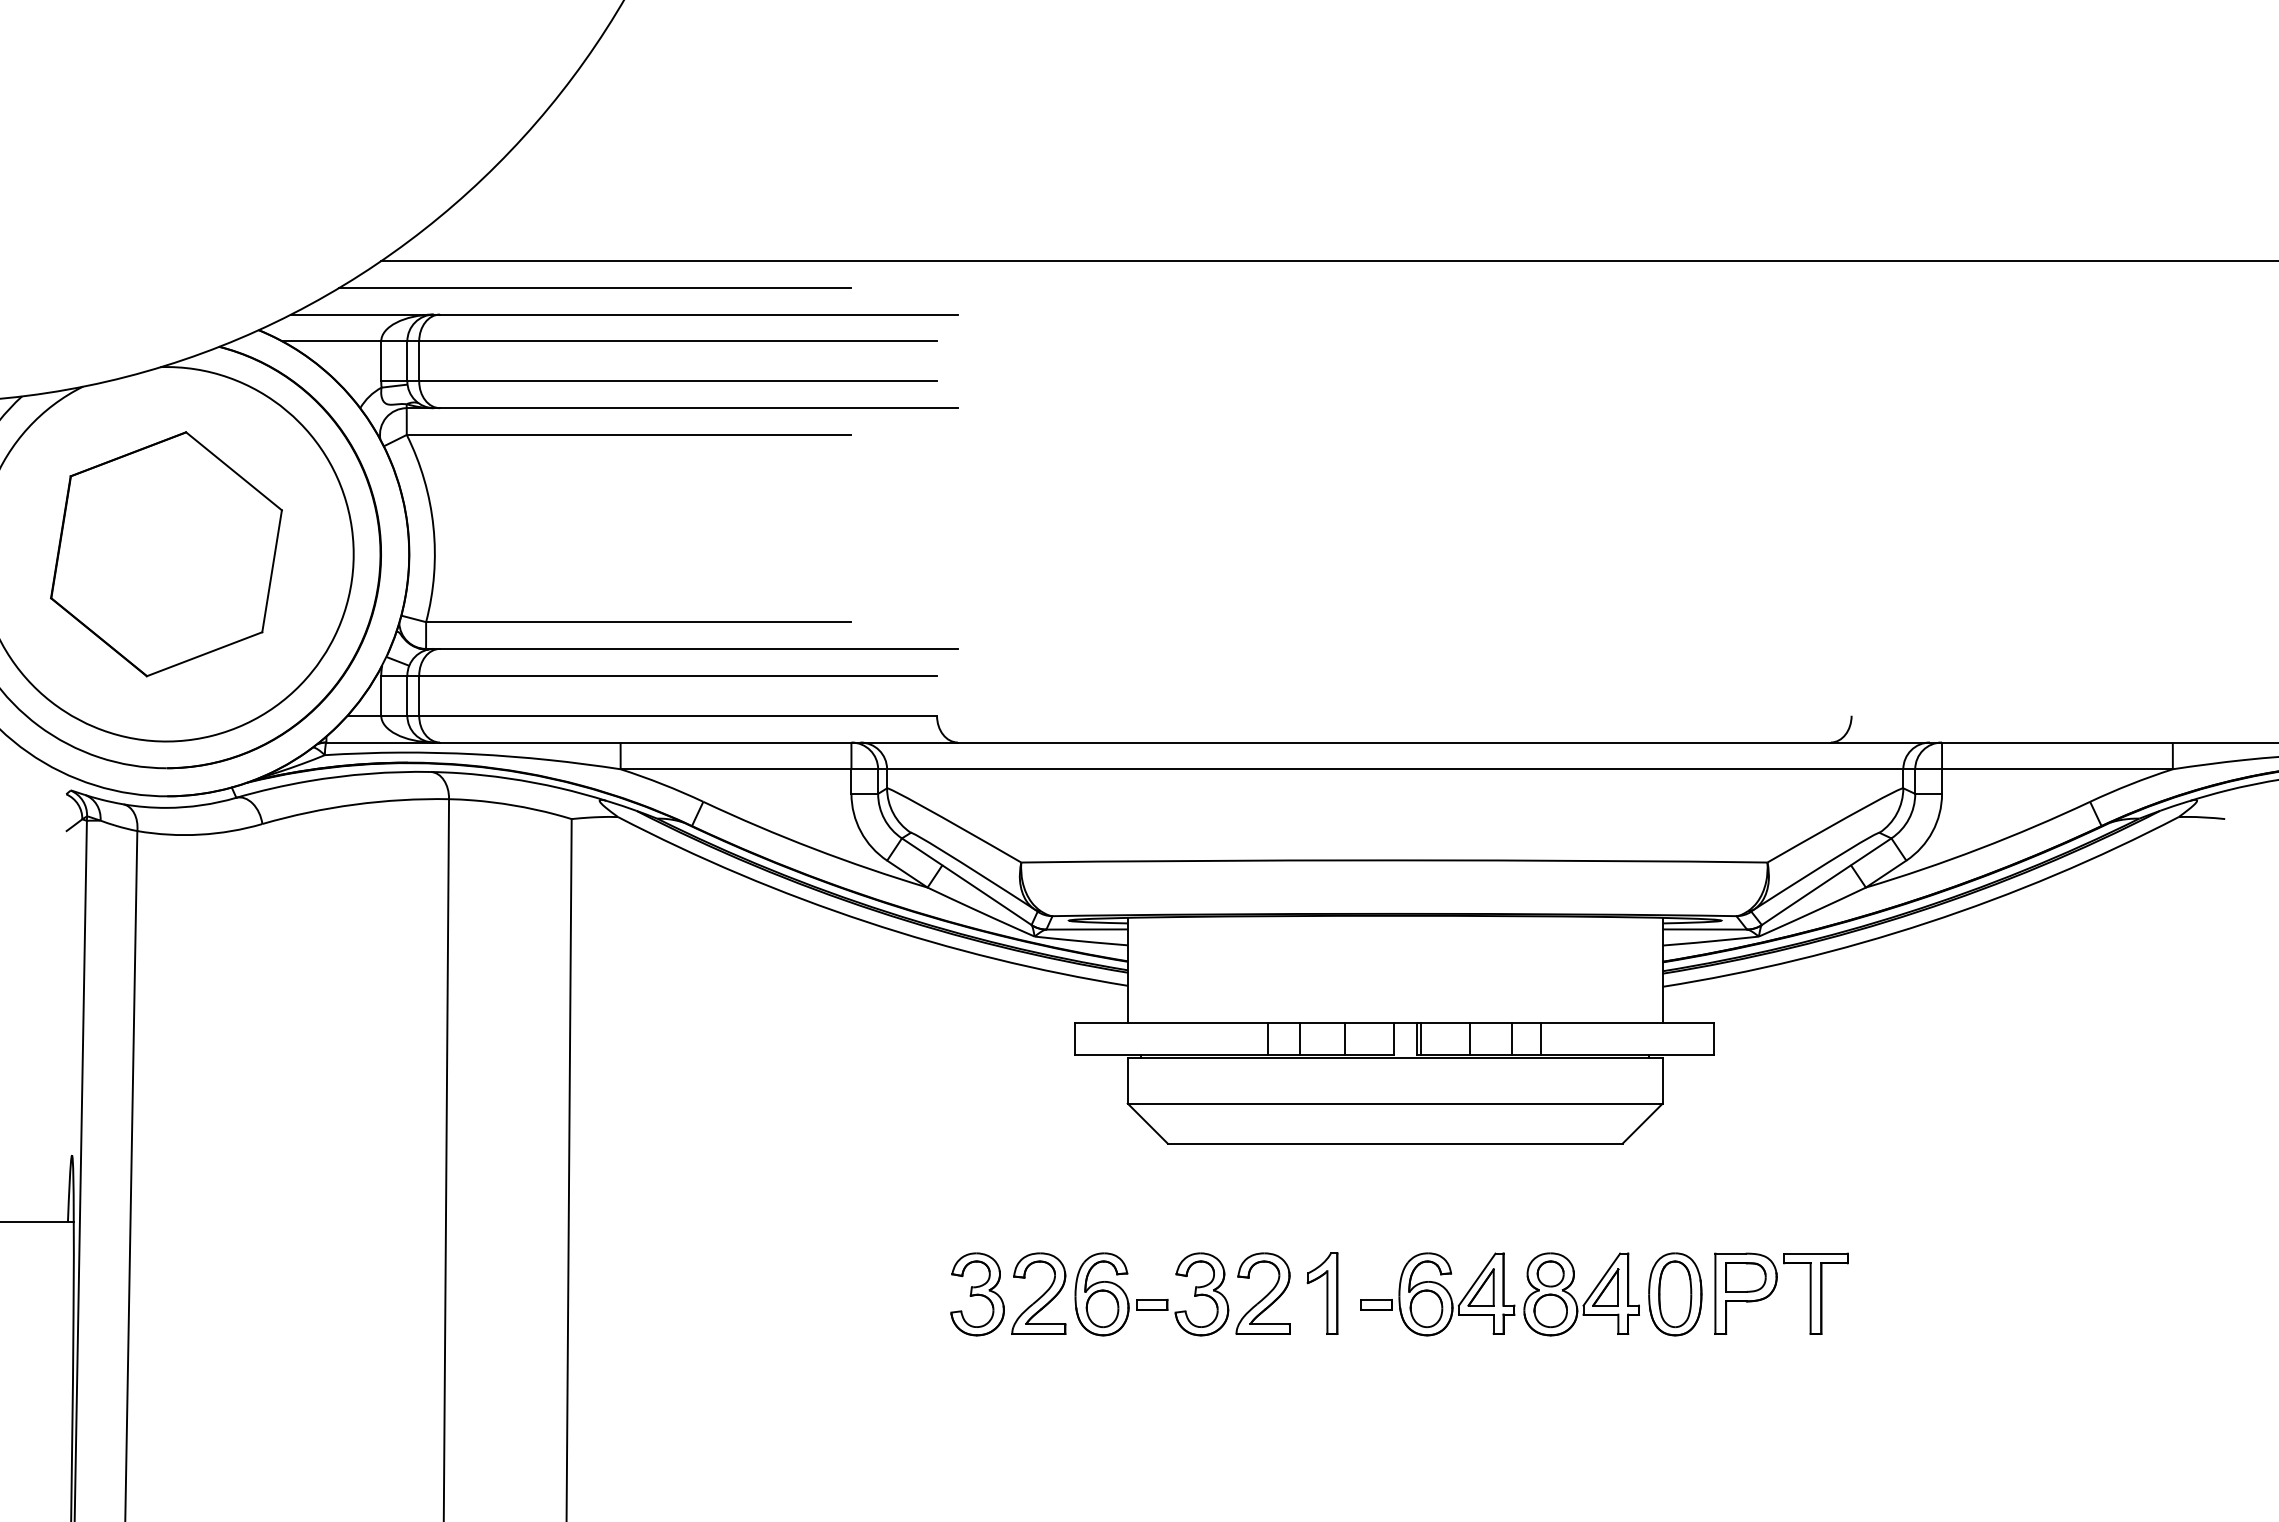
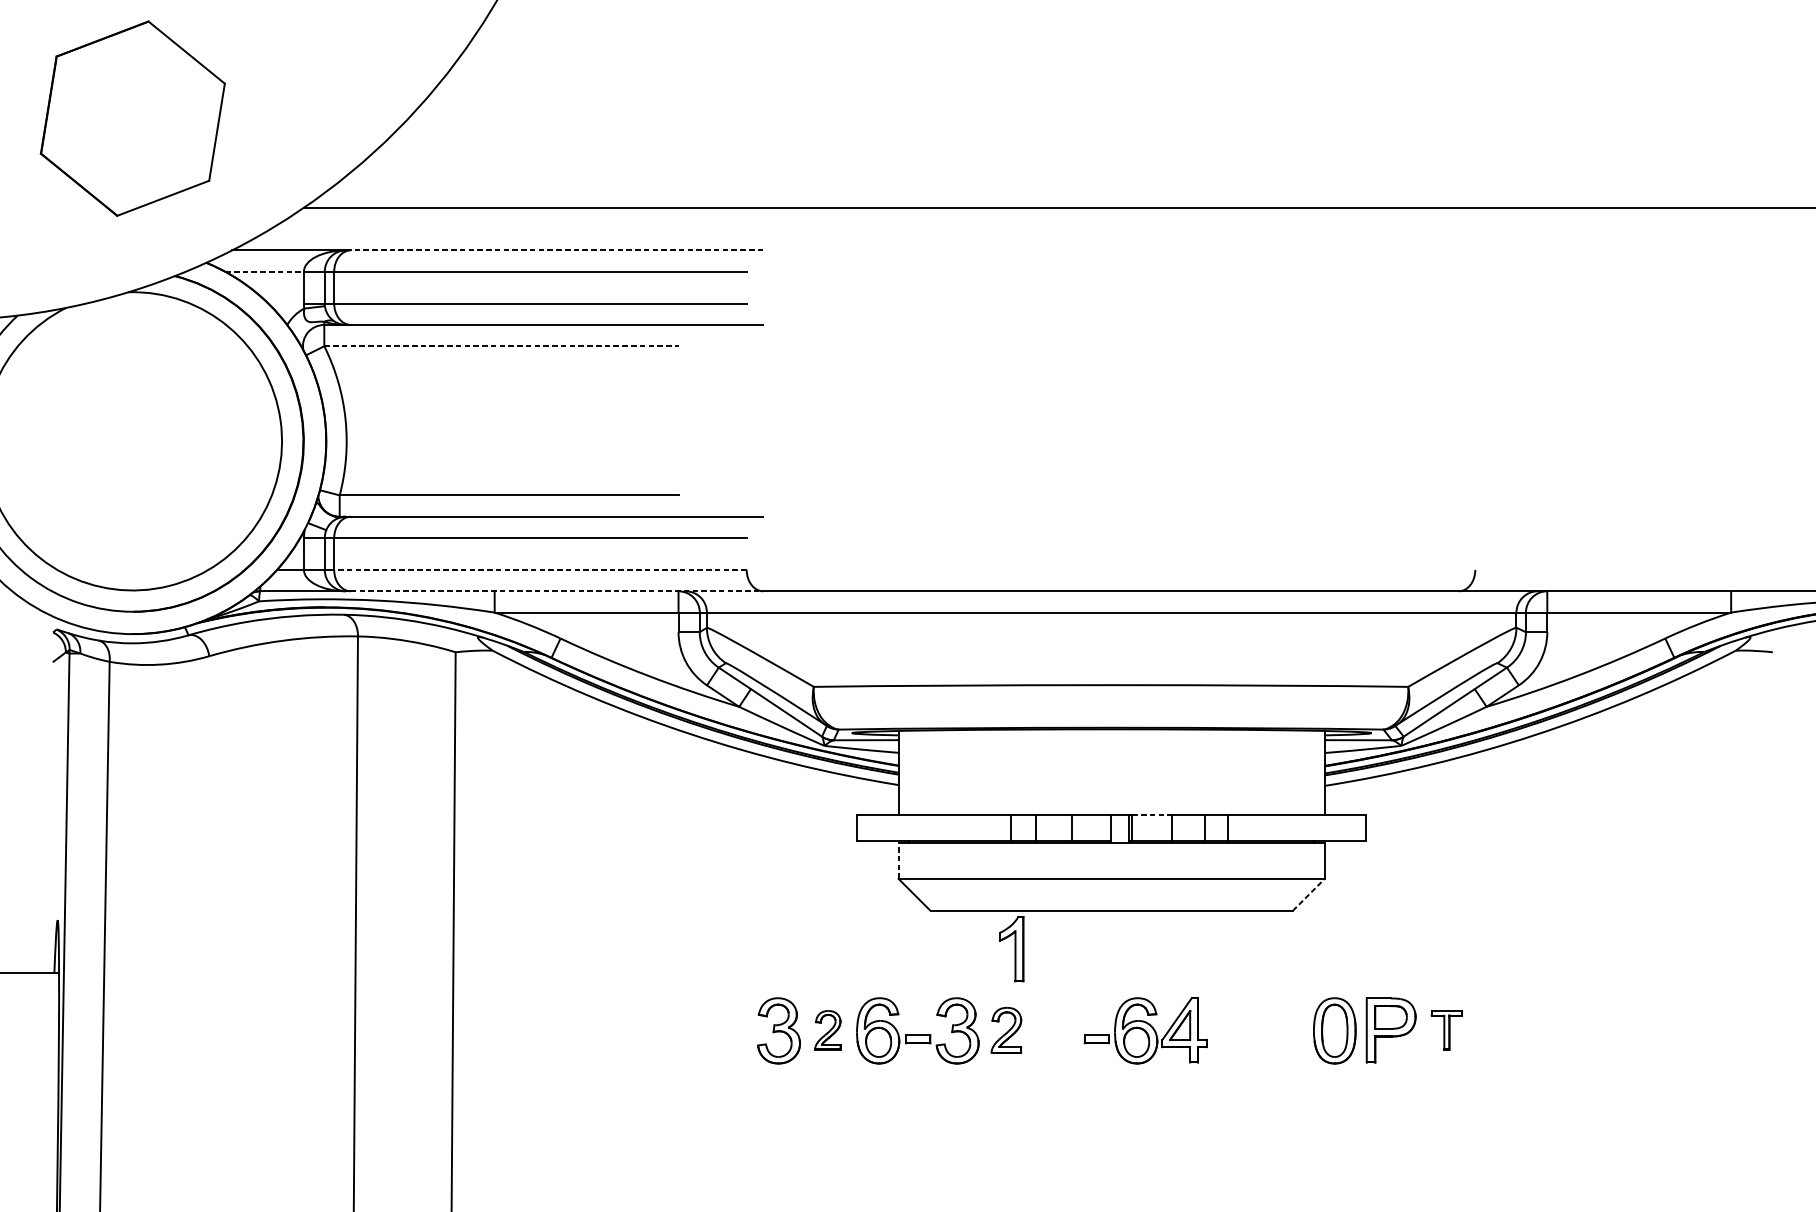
line: (595, 287) -> (474, 228), removed
line: (698, 314) -> (556, 250), solid -> dashed
line: (332, 341) -> (265, 271), solid -> dashed
line: (629, 434) -> (501, 345), solid -> dashed
part: (166, 554) -> (132, 118), moved
line: (678, 715) -> (540, 569), solid -> dashed
line: (698, 742) -> (556, 591), solid -> dashed
line: (1445, 1023) -> (1151, 815), solid -> dashed
line: (1127, 1080) -> (898, 860), solid -> dashed
line: (1643, 1123) -> (1309, 894), solid -> dashed
part: (1038, 1293) -> (827, 1030), size x0.6
part: (1262, 1293) -> (1005, 1030), size x0.7
part: (1322, 1293) -> (1011, 948), moved
part: (1815, 1293) -> (1446, 1030), size x0.6
part: (1586, 1299) -> (1264, 1034), removed

